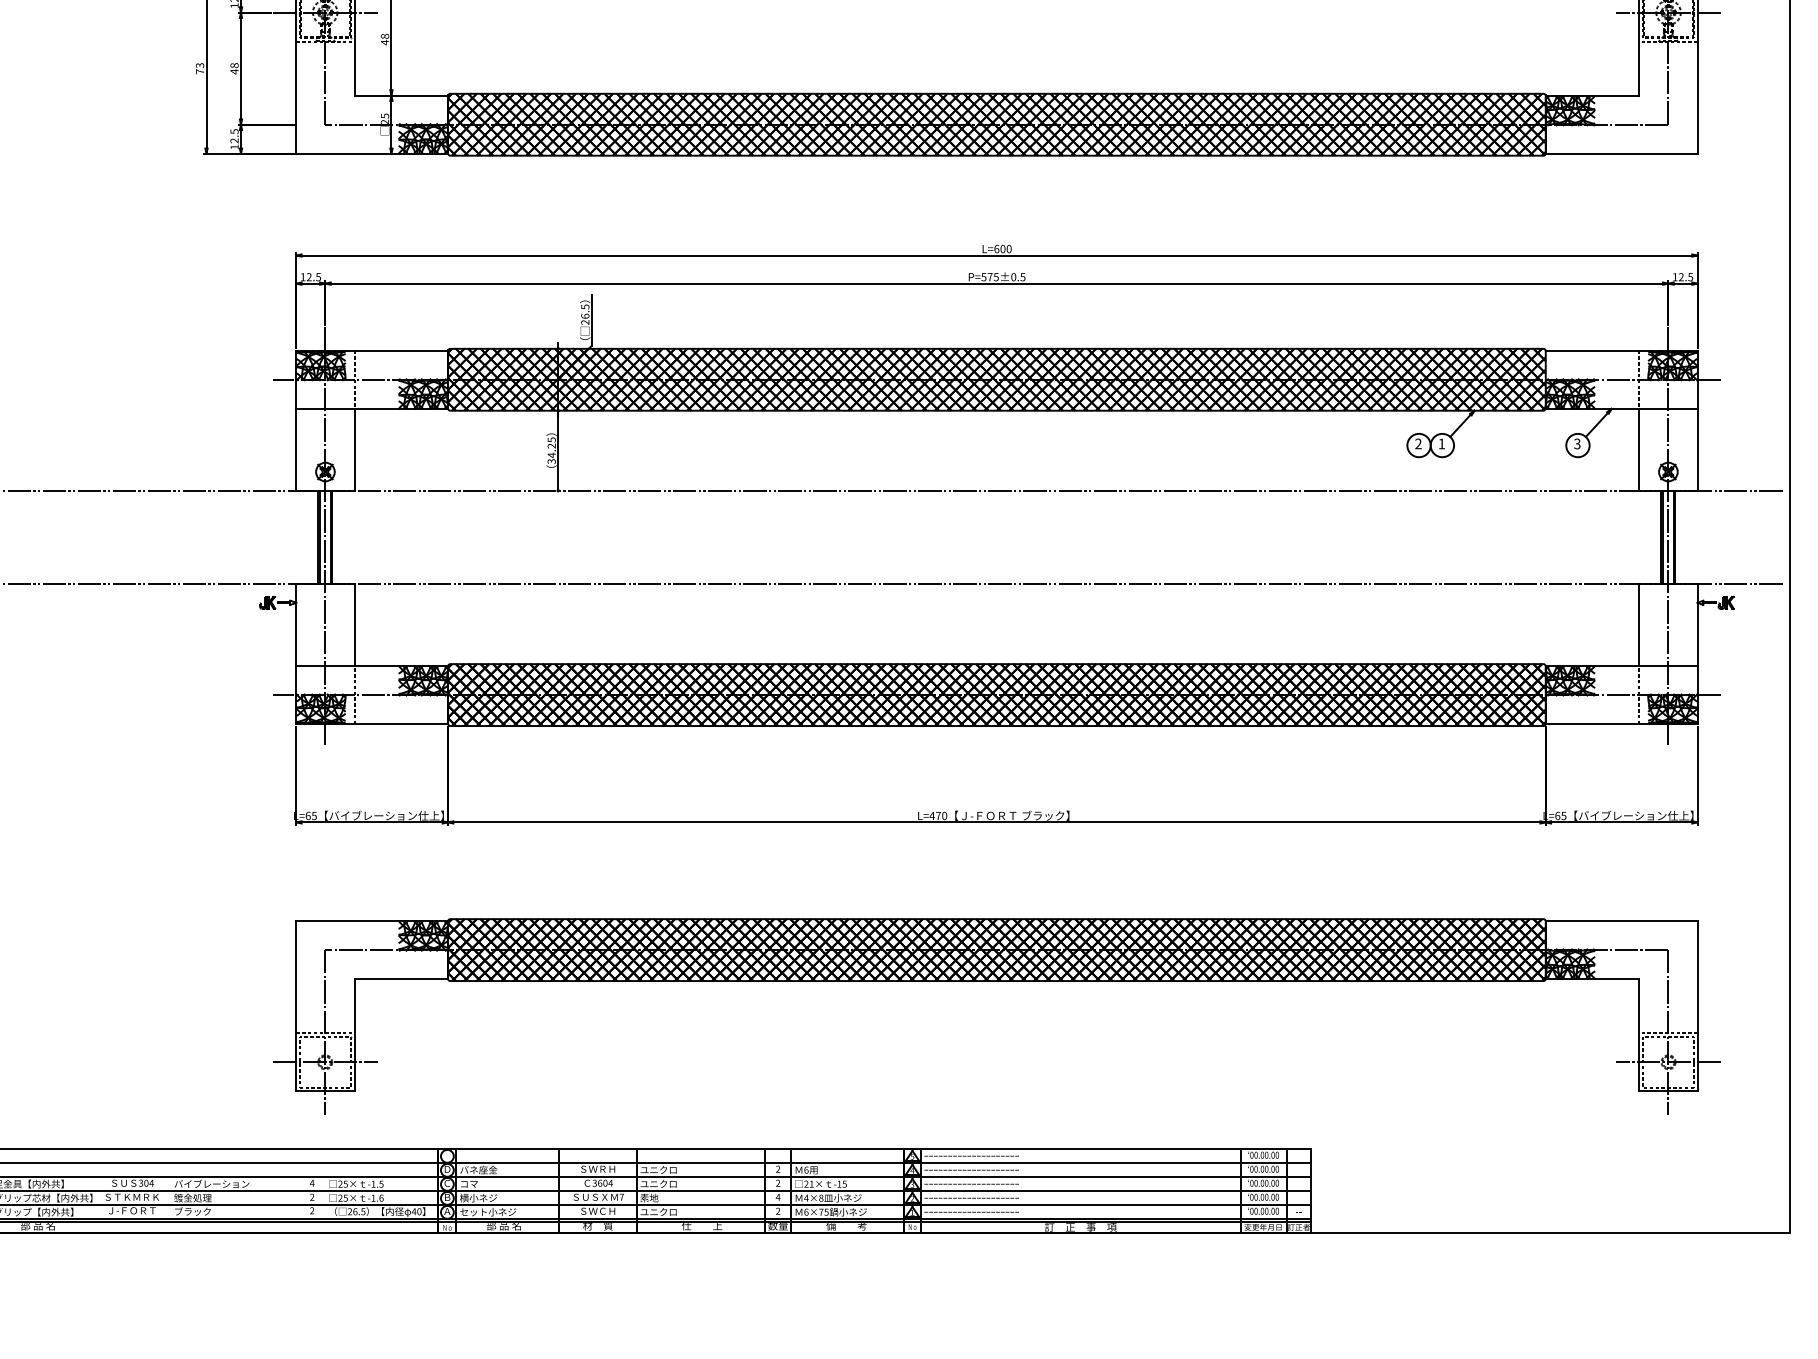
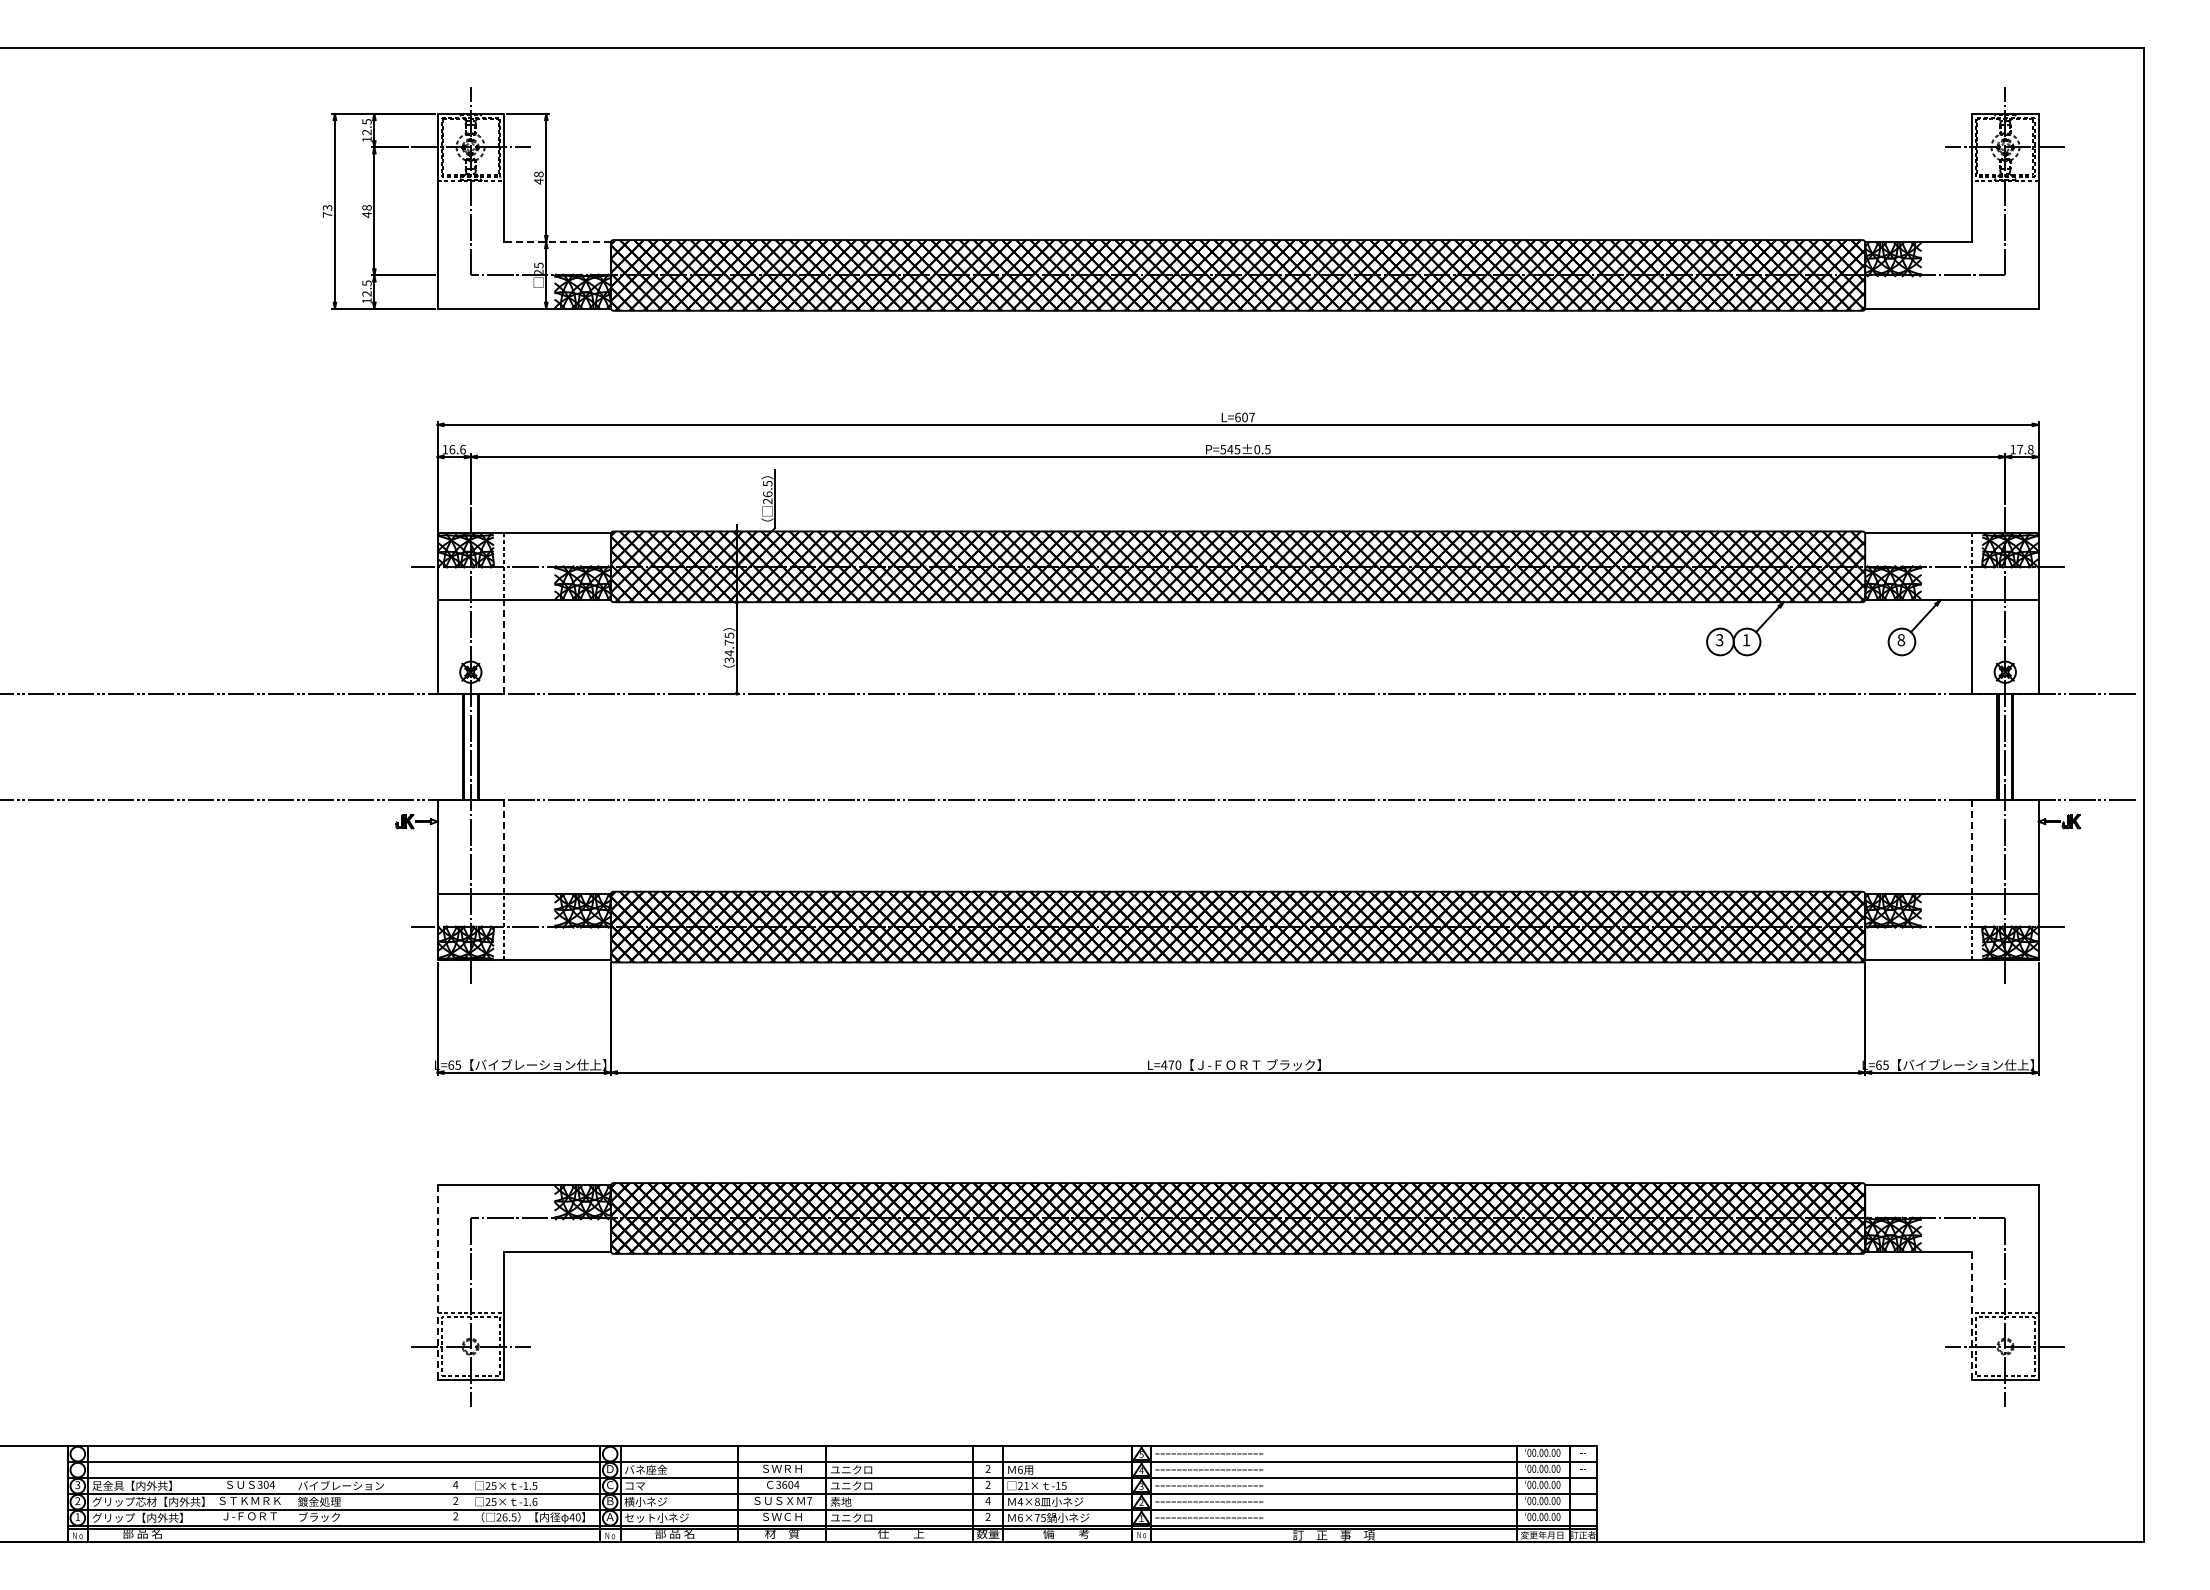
line: (401, 95) -> (557, 242), solid -> dashed
text: (1008, 249) -> (1251, 417), L=600 -> L=607
text: (313, 277) -> (457, 449), 12.5 -> 16.6
text: (990, 277) -> (1230, 449), P=575±0.5 -> P=545±0.5
text: (1686, 277) -> (2025, 449), 12.5 -> 17.8
text: (1418, 444) -> (1719, 640), 2 -> 3
text: (1577, 444) -> (1901, 640), 3 -> 8
text: (551, 446) -> (729, 642), 34.25 -> 34.75
line: (354, 449) -> (504, 646), solid -> dashed
line: (354, 625) -> (504, 847), solid -> dashed
line: (1638, 625) -> (1971, 847), solid -> dashed
line: (296, 1007) -> (437, 1283), solid -> dashed
line: (1638, 1035) -> (1971, 1315), solid -> dashed

